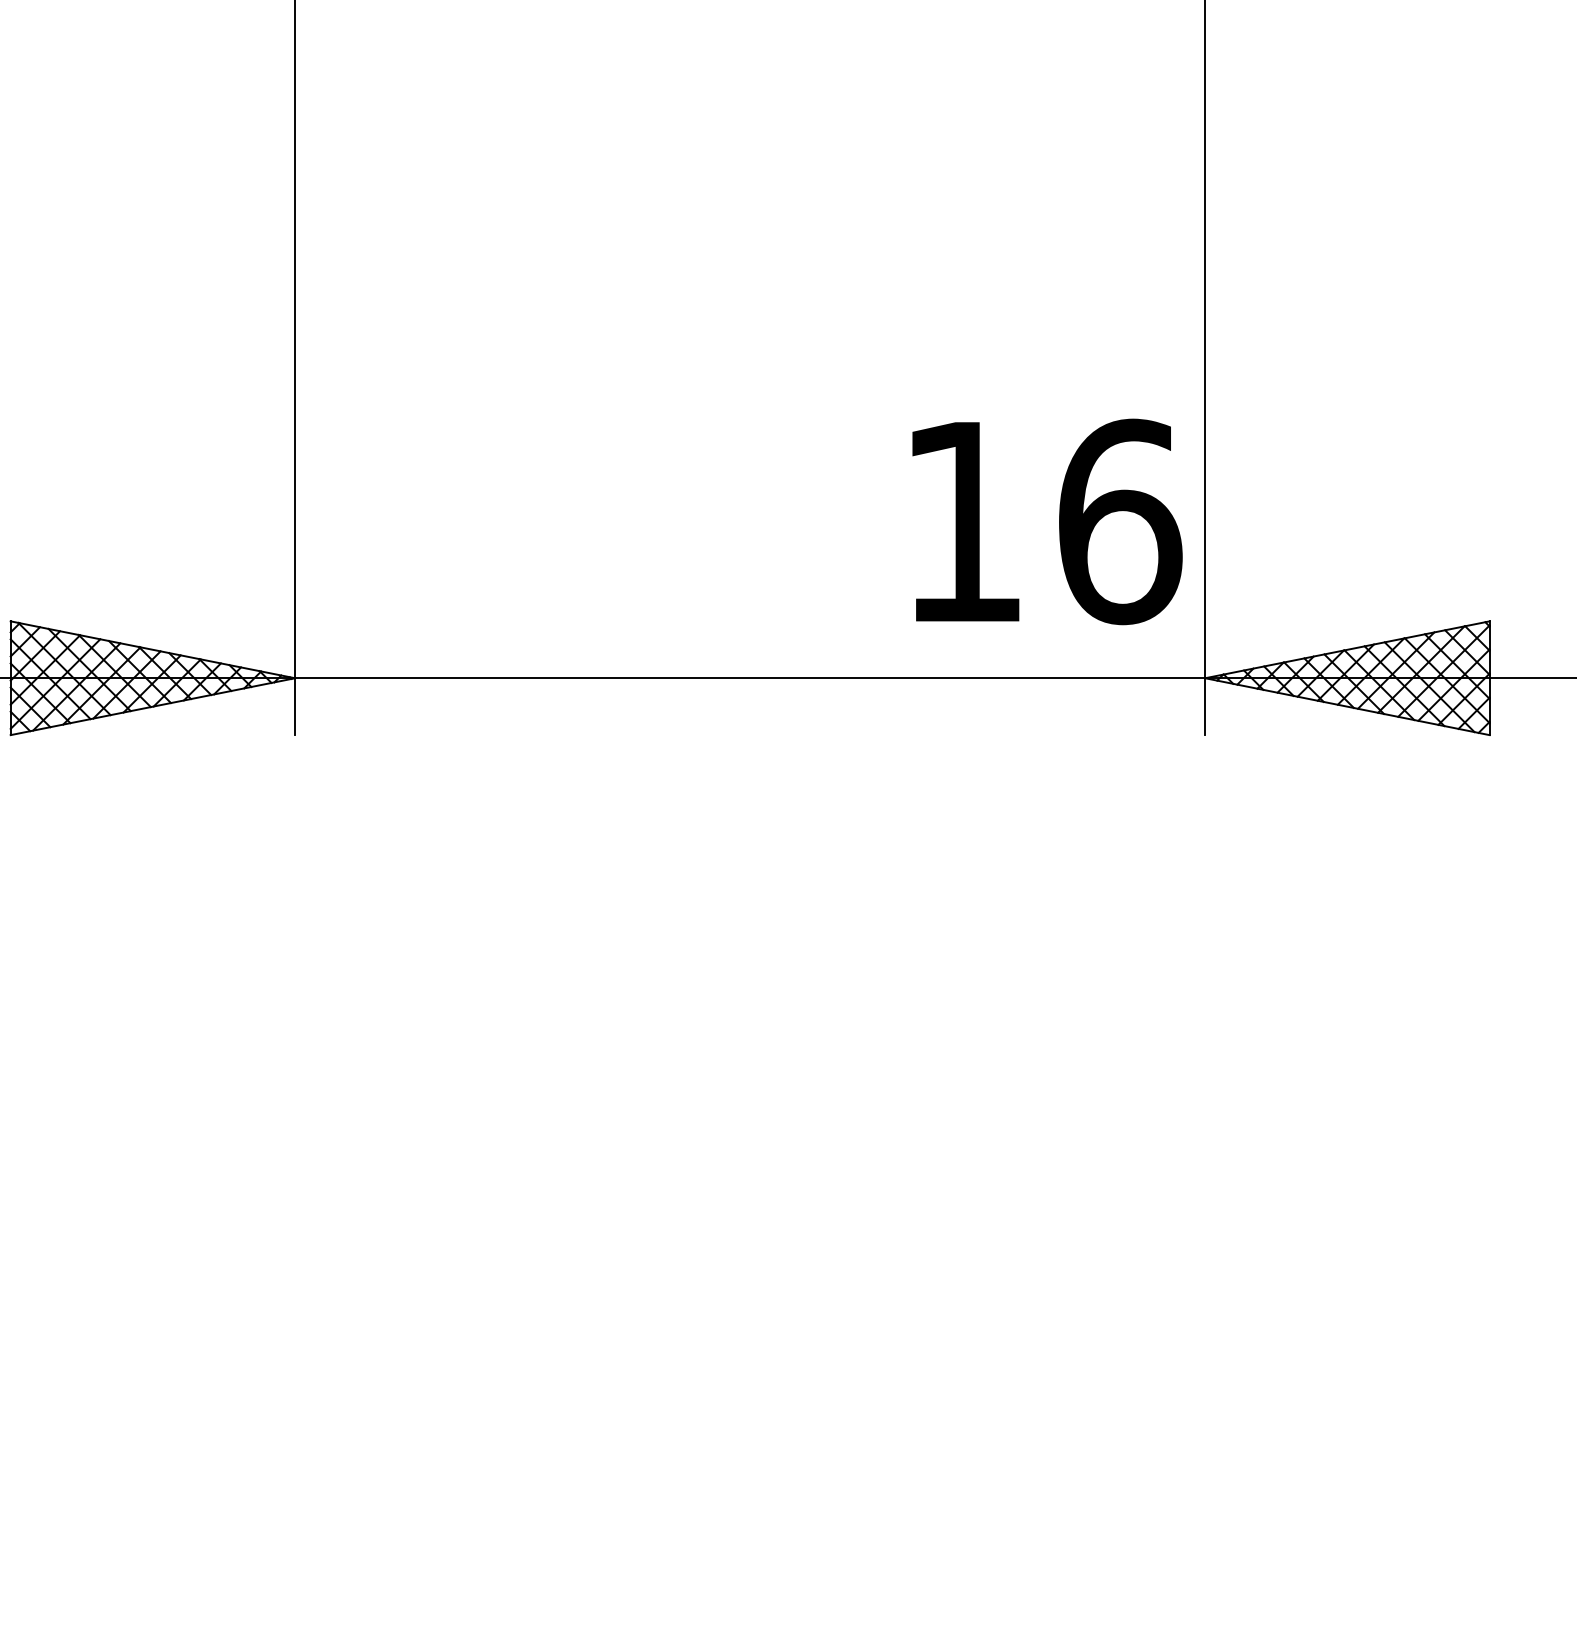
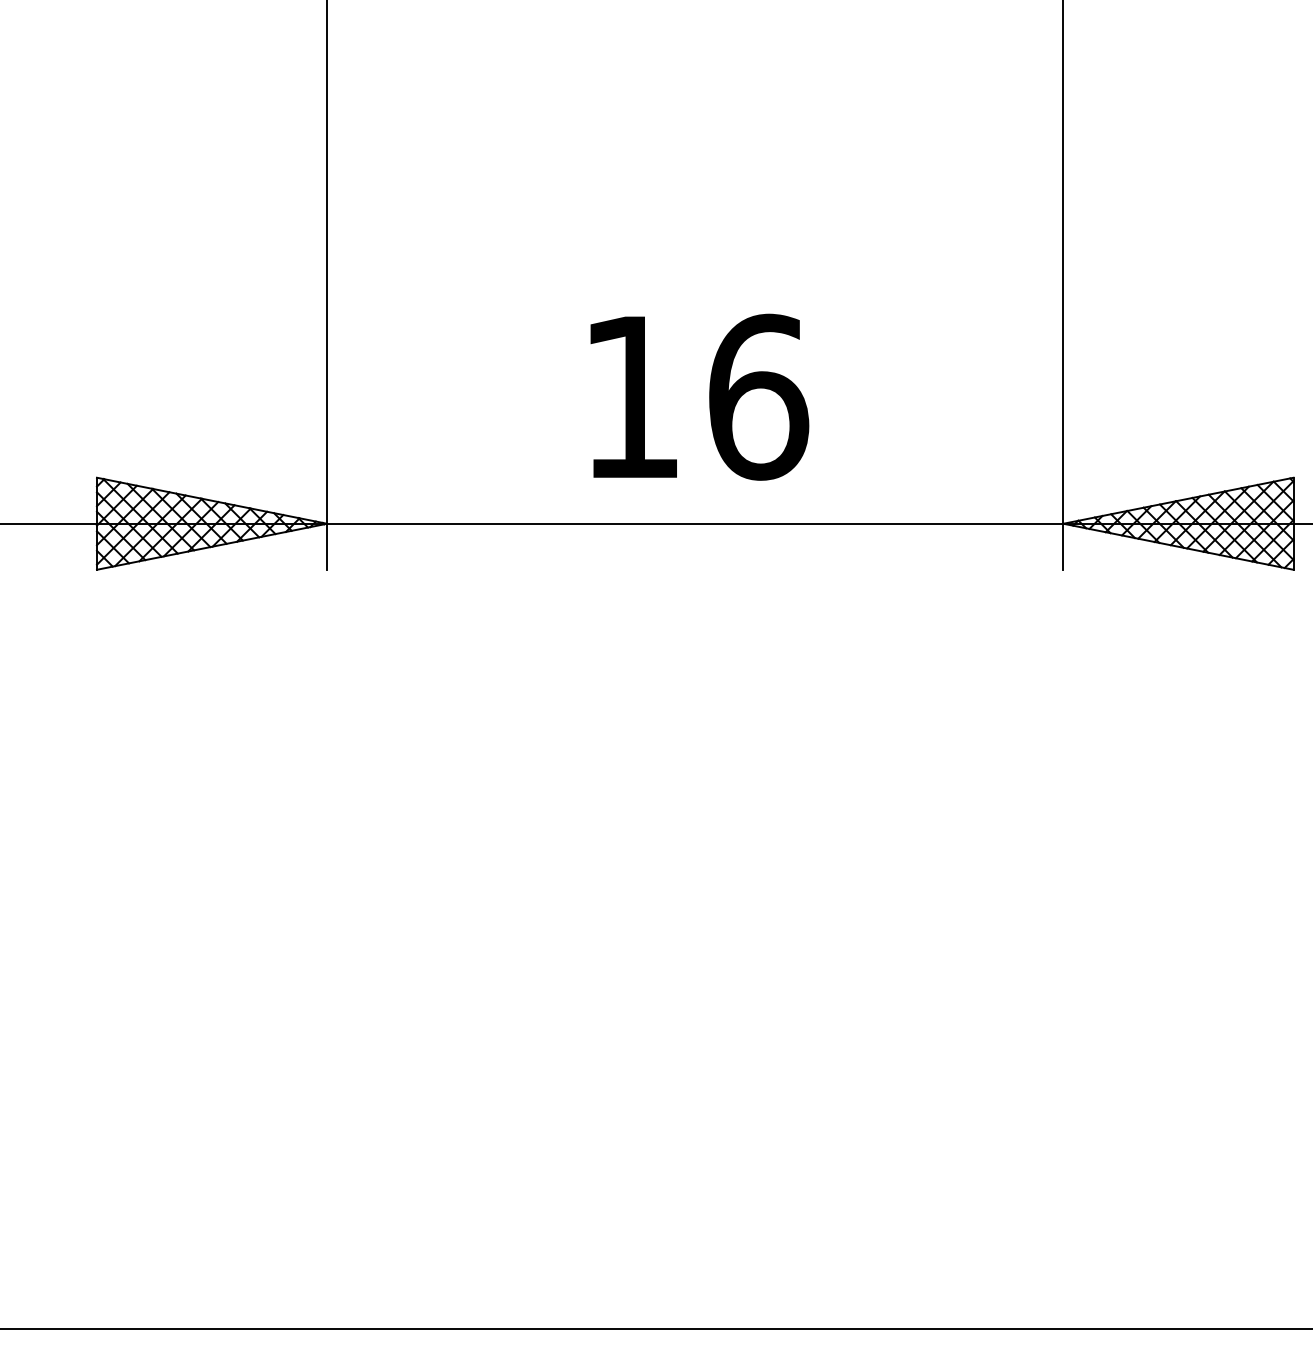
text: (1047, 520) -> (699, 396), moved

